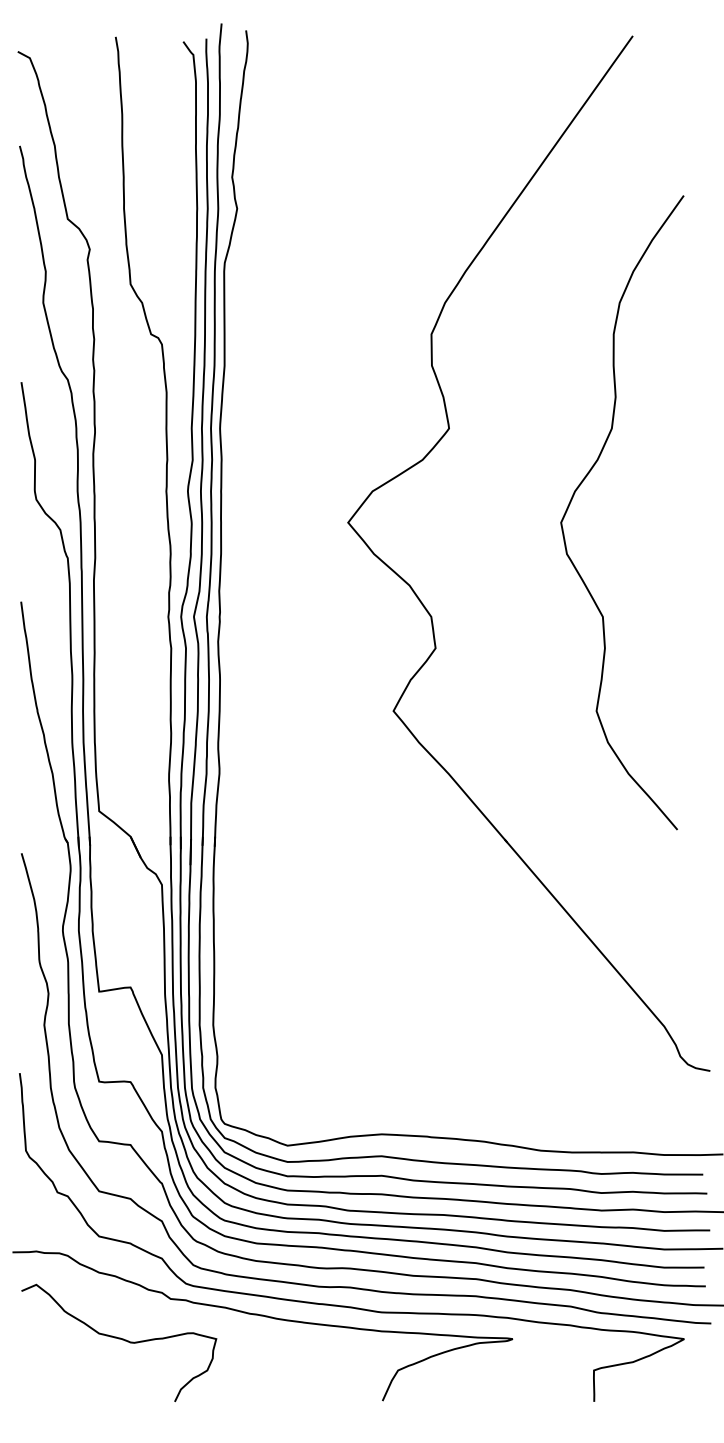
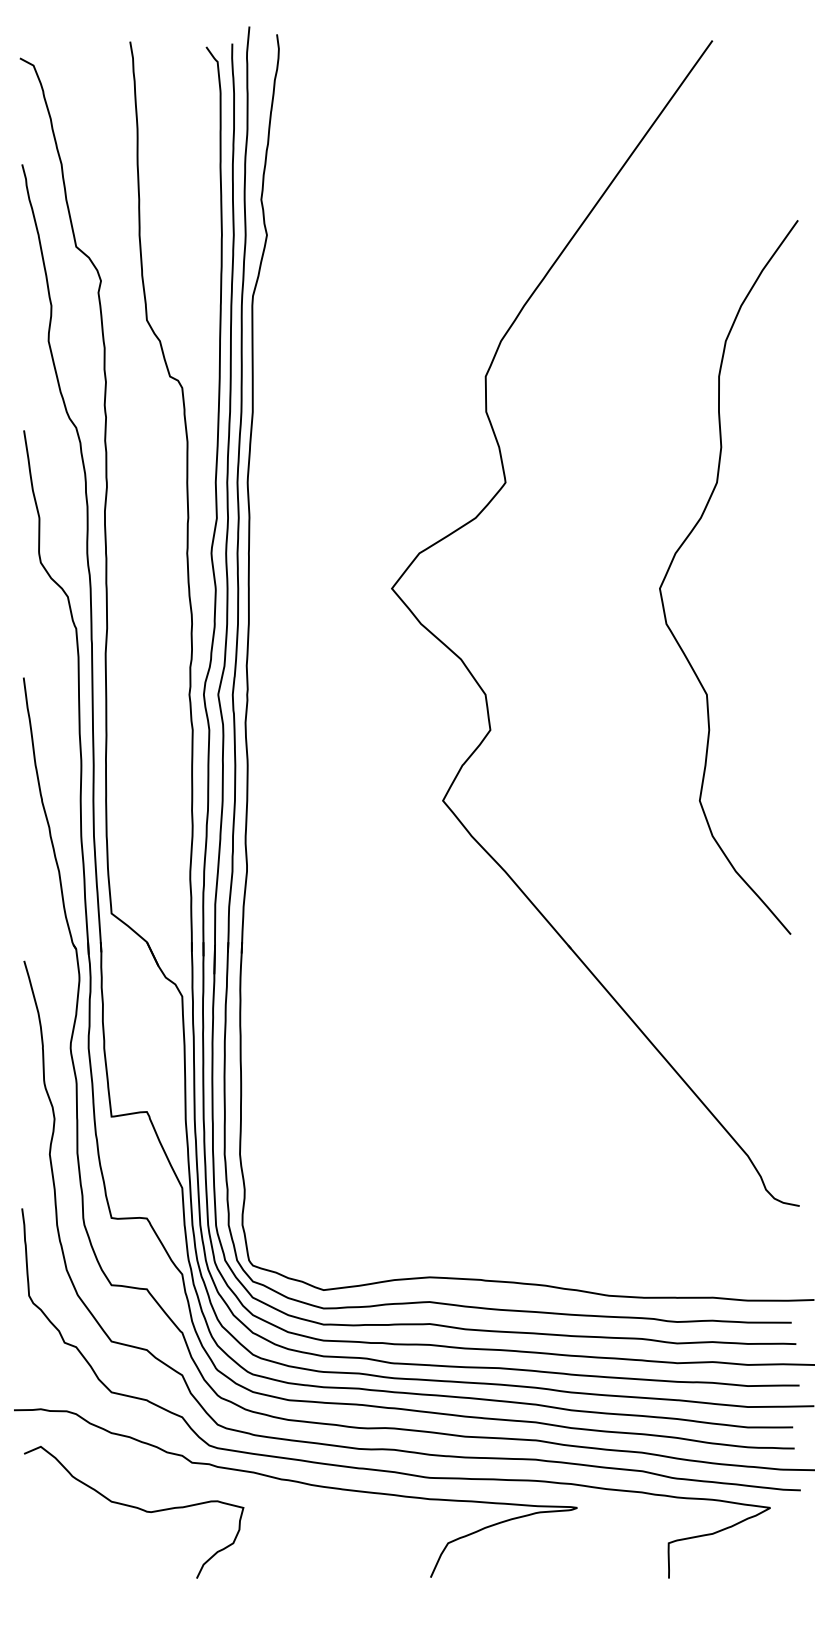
curve: (581, 484) -> (682, 545), moved

